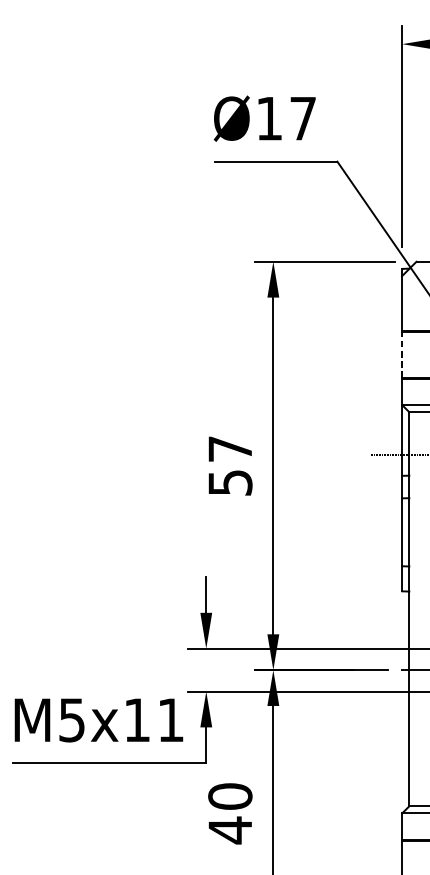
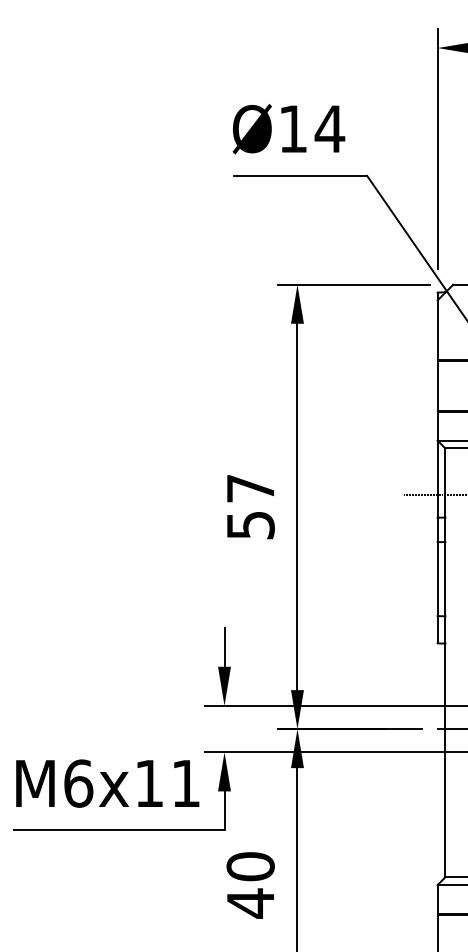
text: (302, 118) -> (329, 128), Ø17 -> Ø14
line: (402, 355) -> (437, 386), dashed -> solid
text: (72, 720) -> (78, 783), M5x11 -> M6x11

